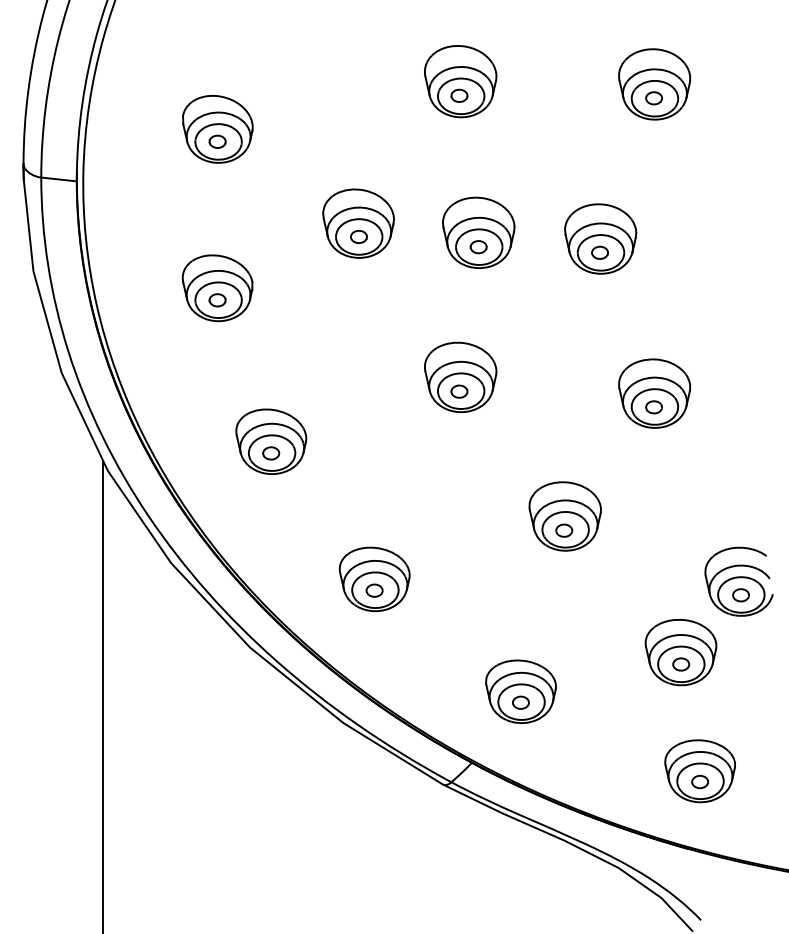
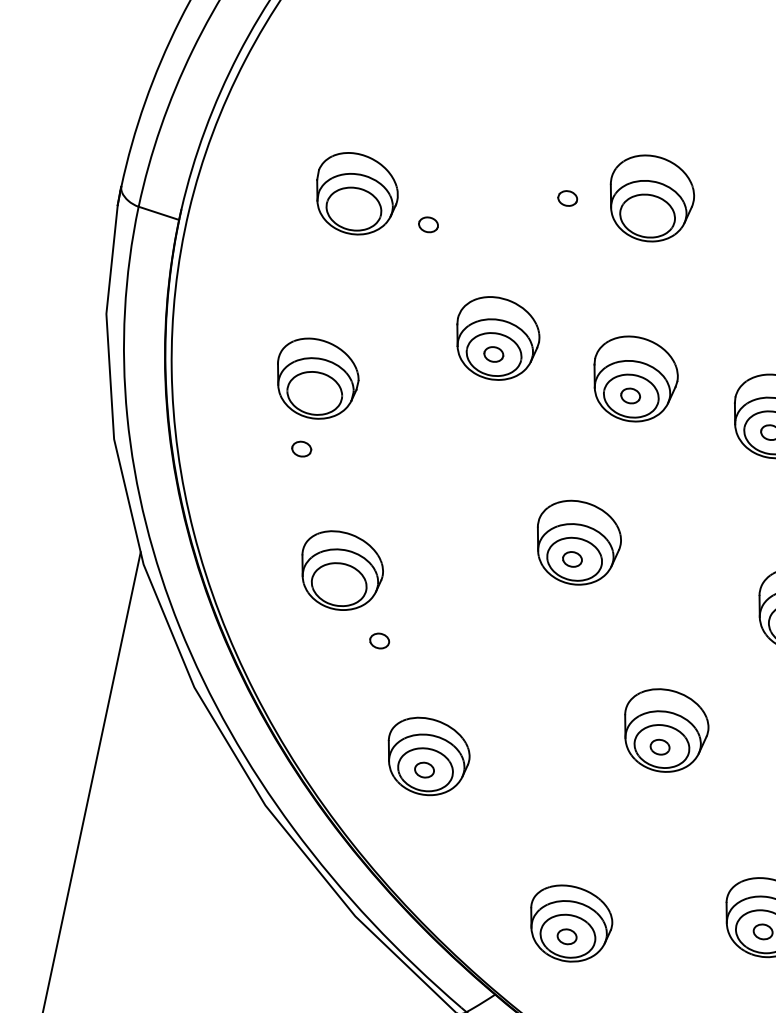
part: (459, 95) -> (567, 198), moved
part: (217, 141) -> (428, 224), moved
part: (217, 300) -> (301, 449), moved
part: (271, 453) -> (379, 641), moved

